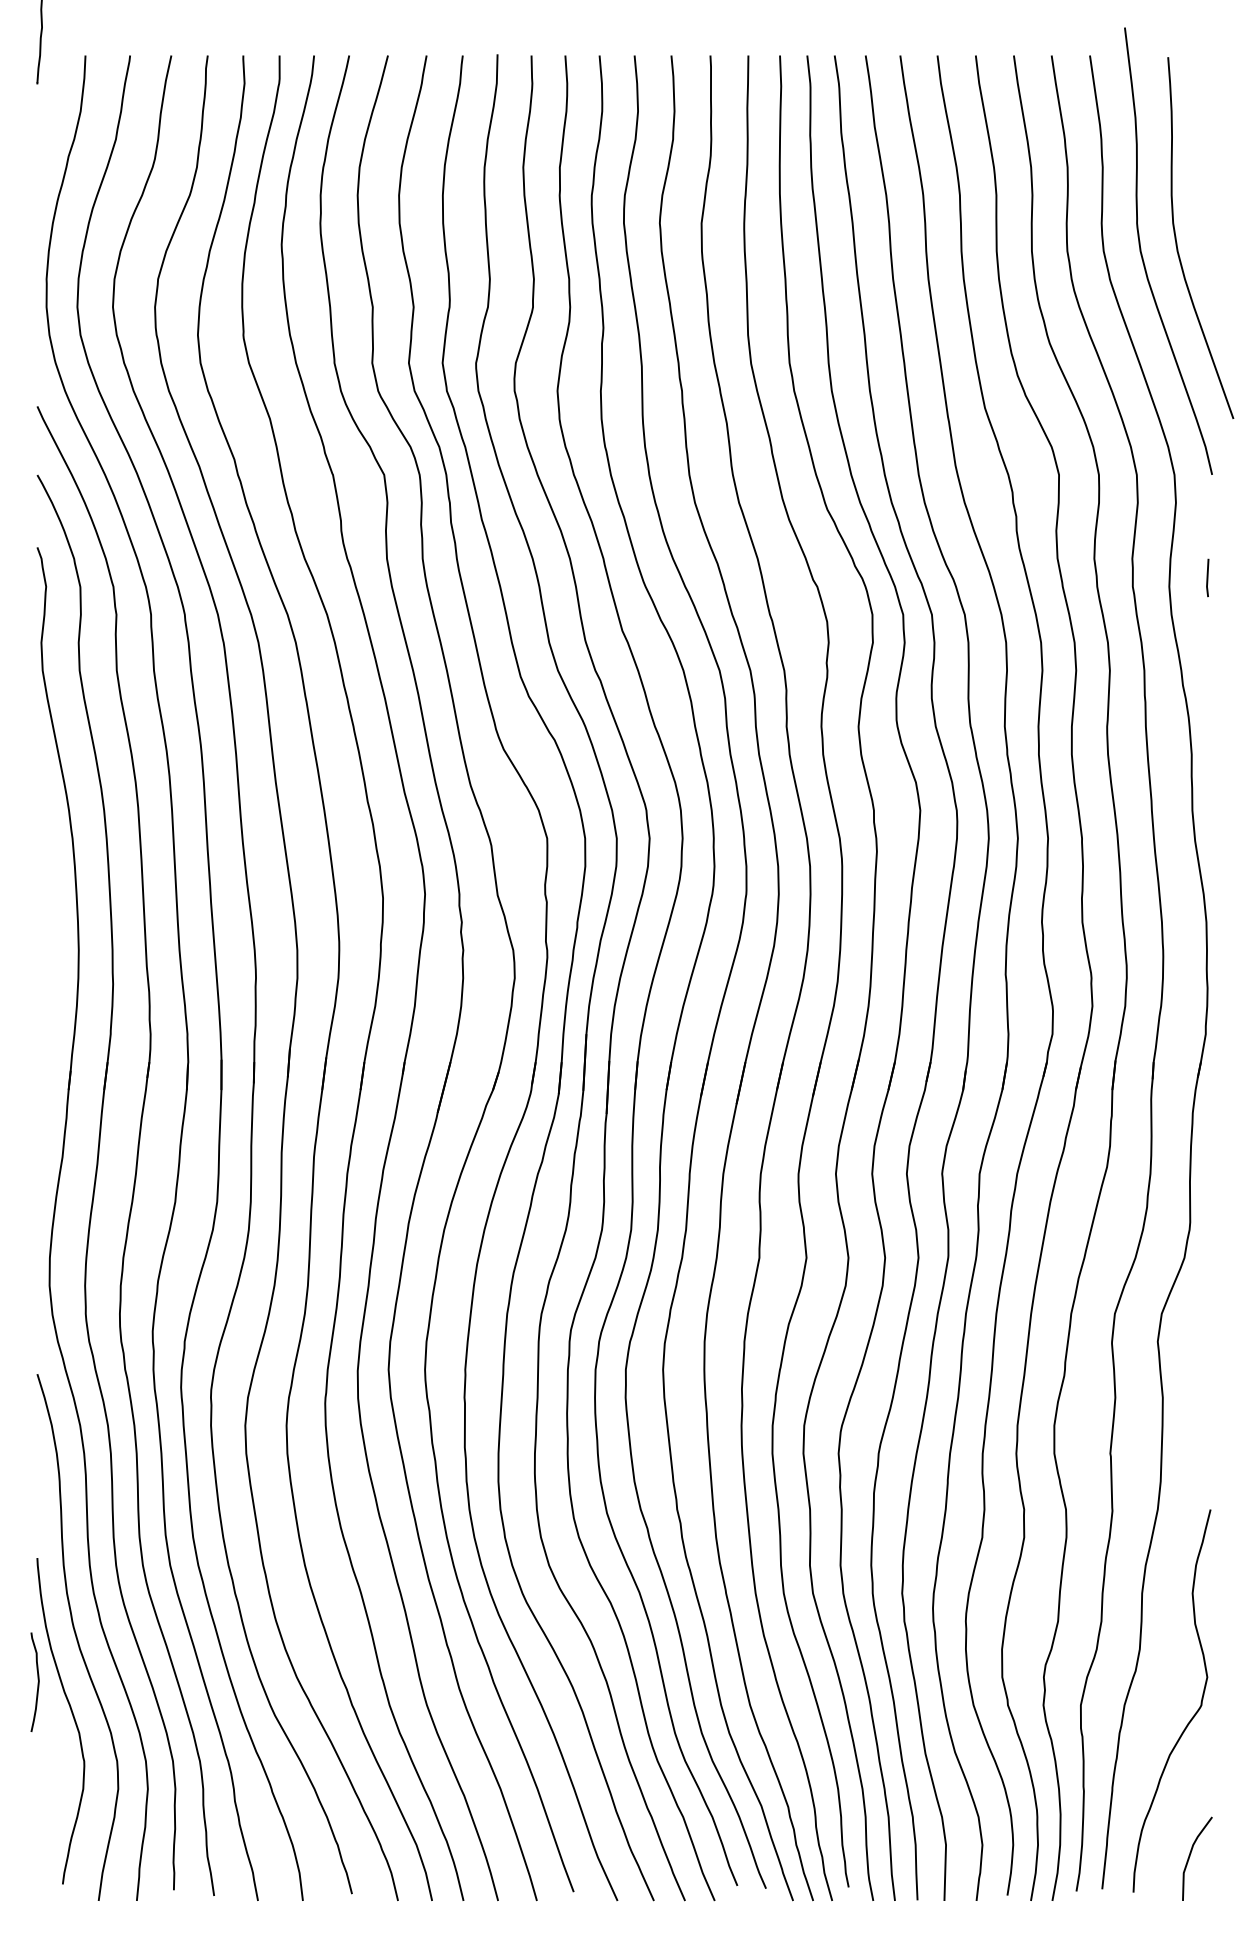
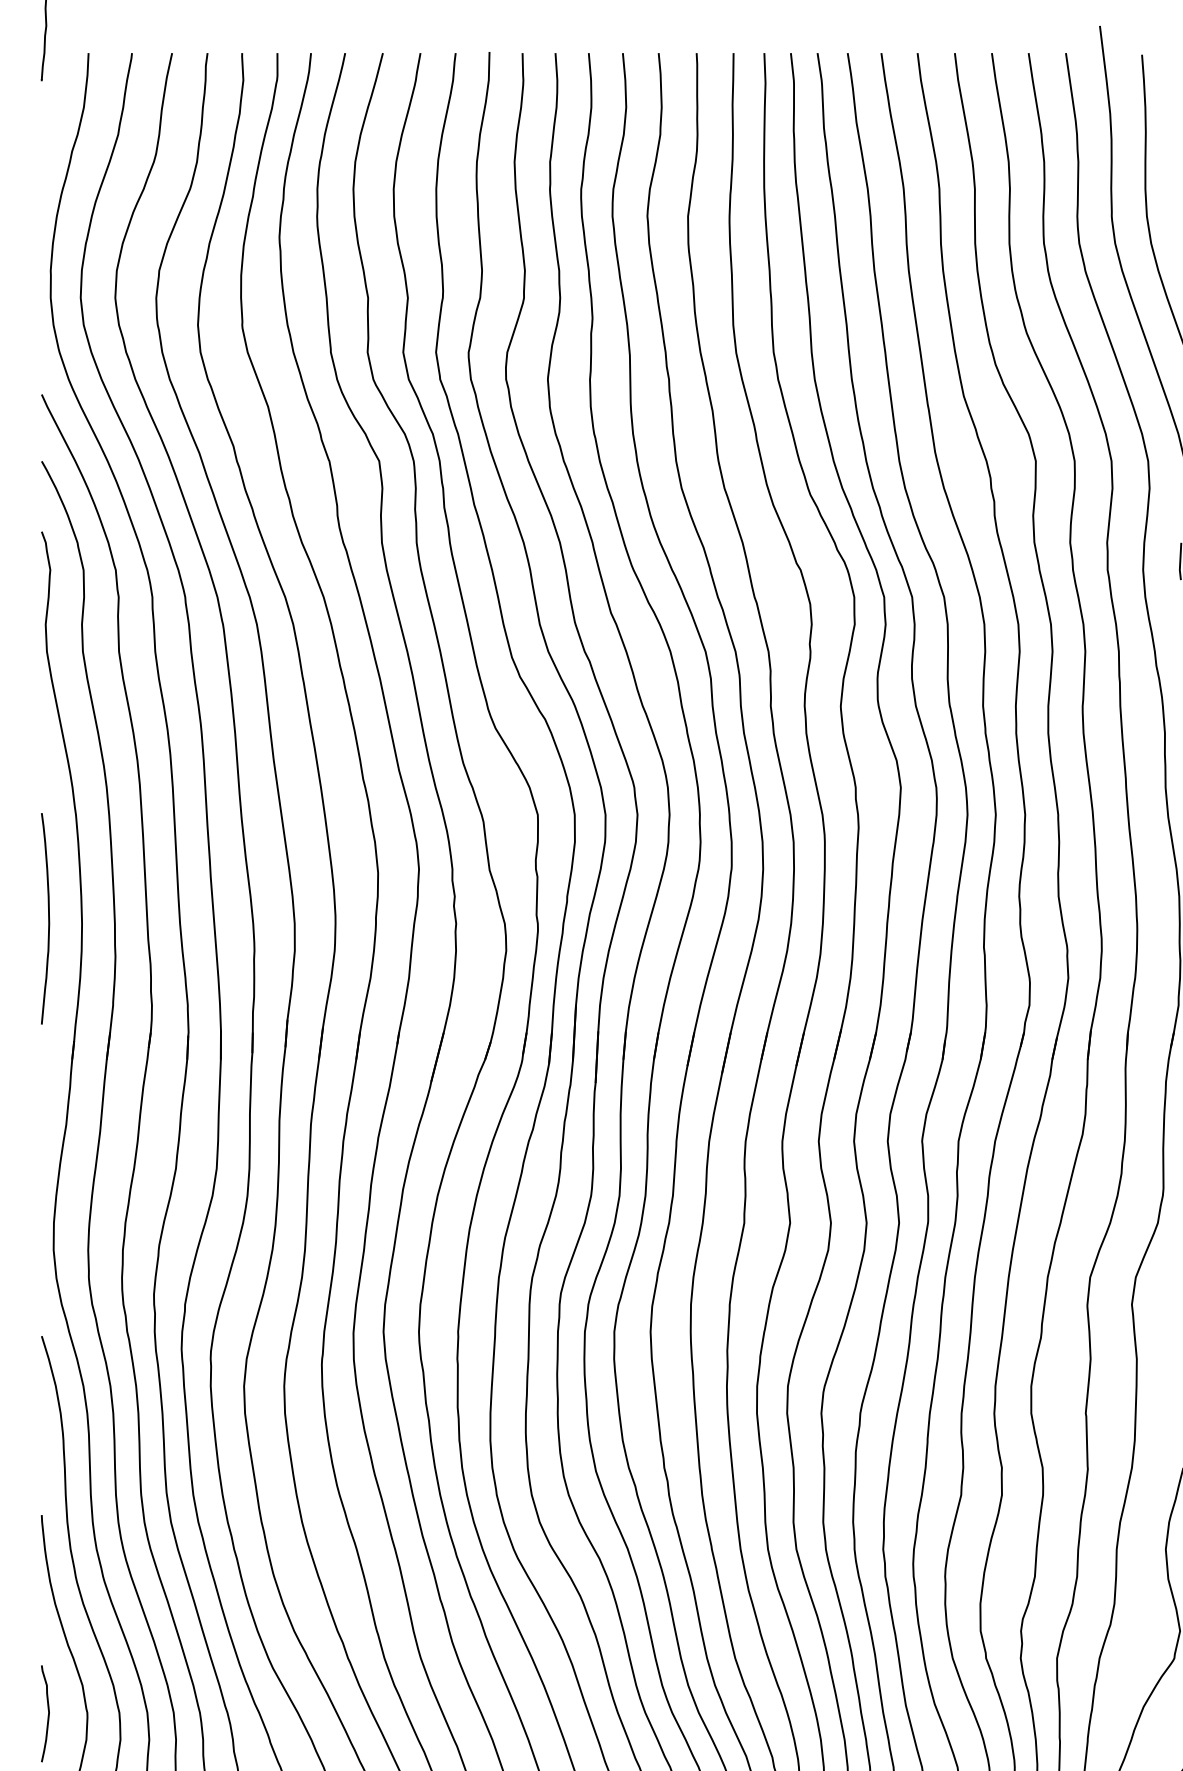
curve: (44, 944) -> (48, 918), added
curve: (37, 1682) -> (47, 1714), moved

